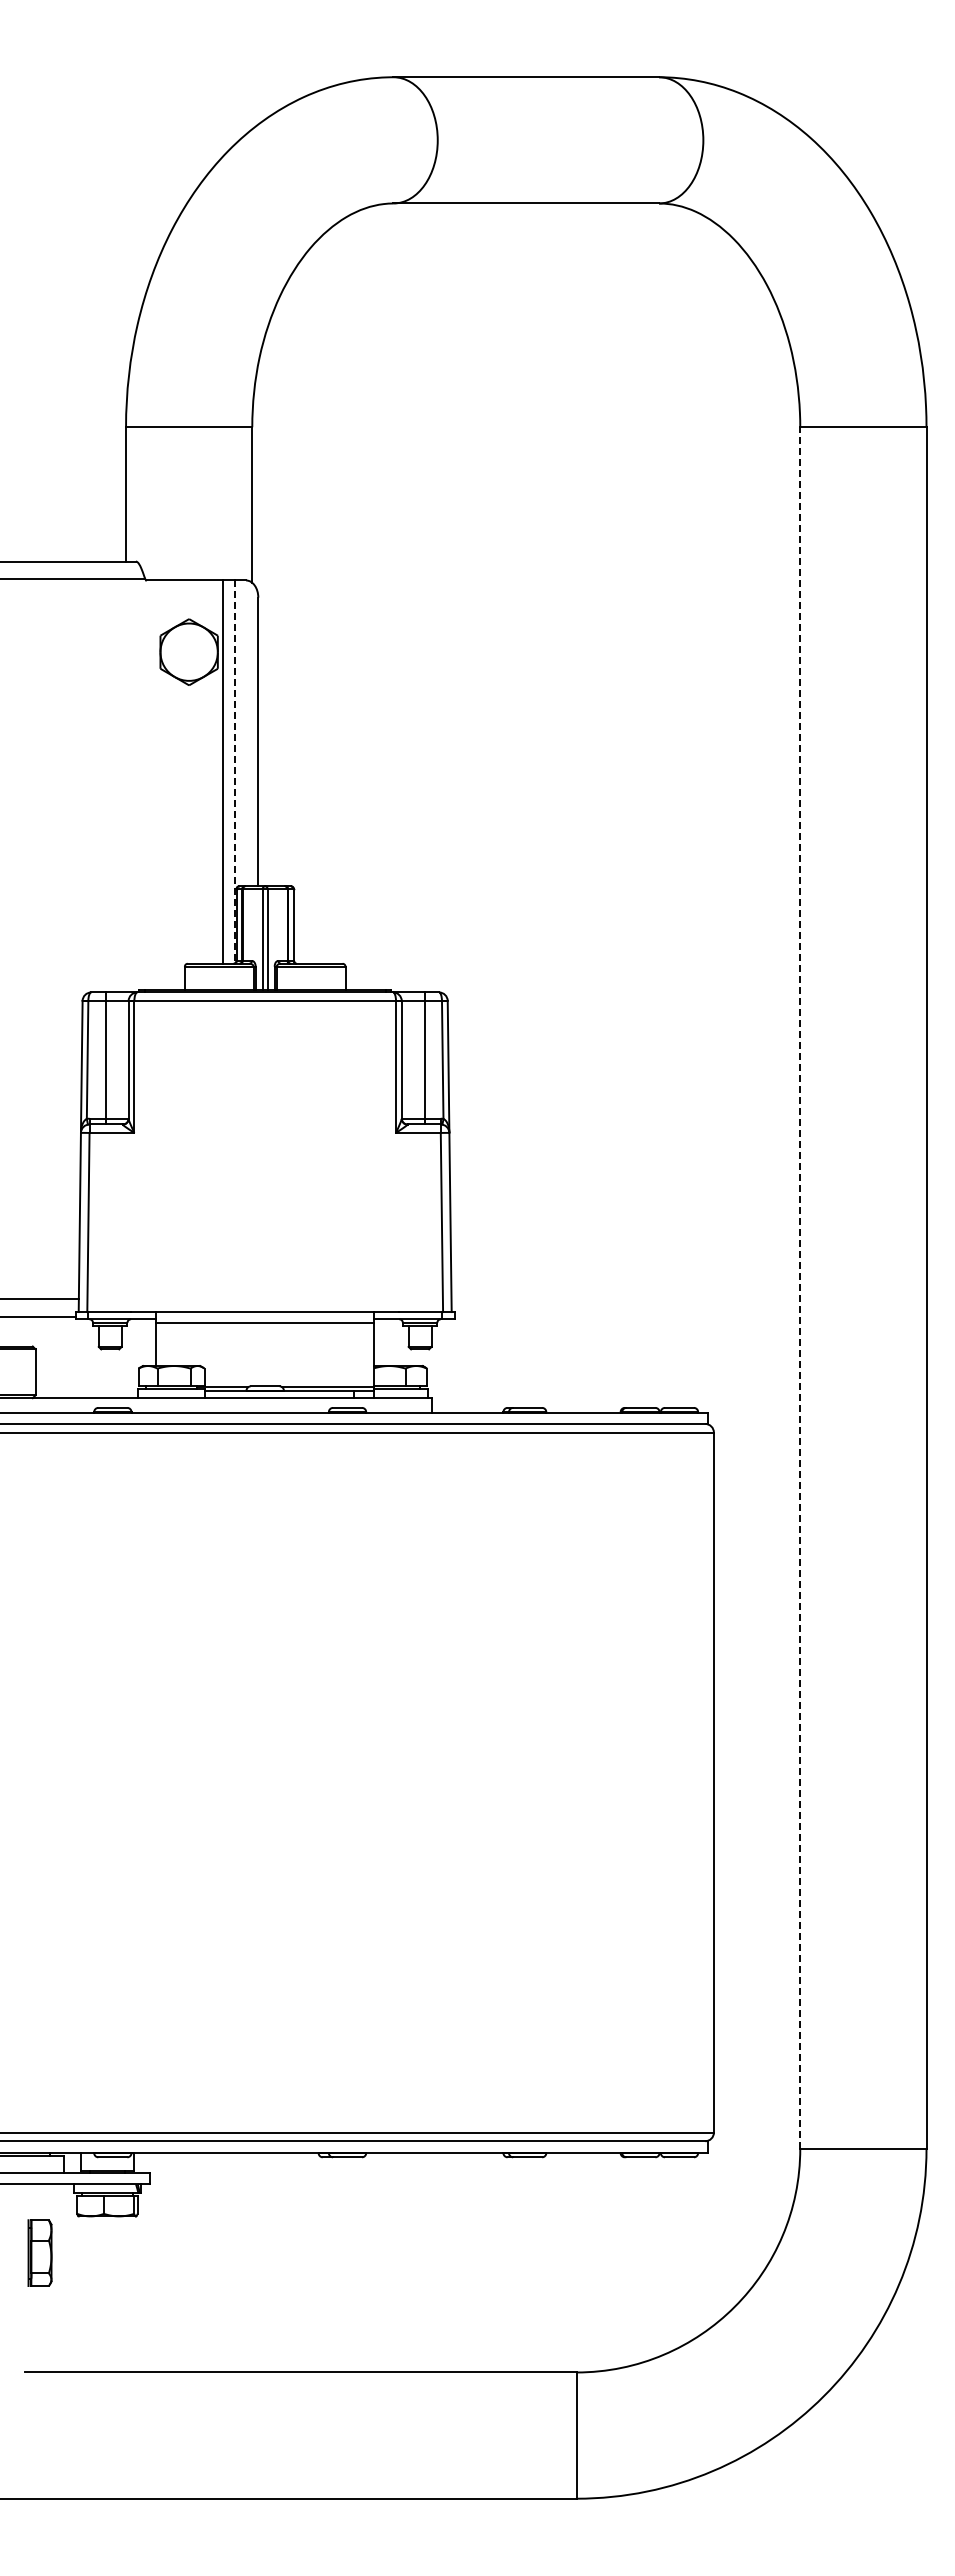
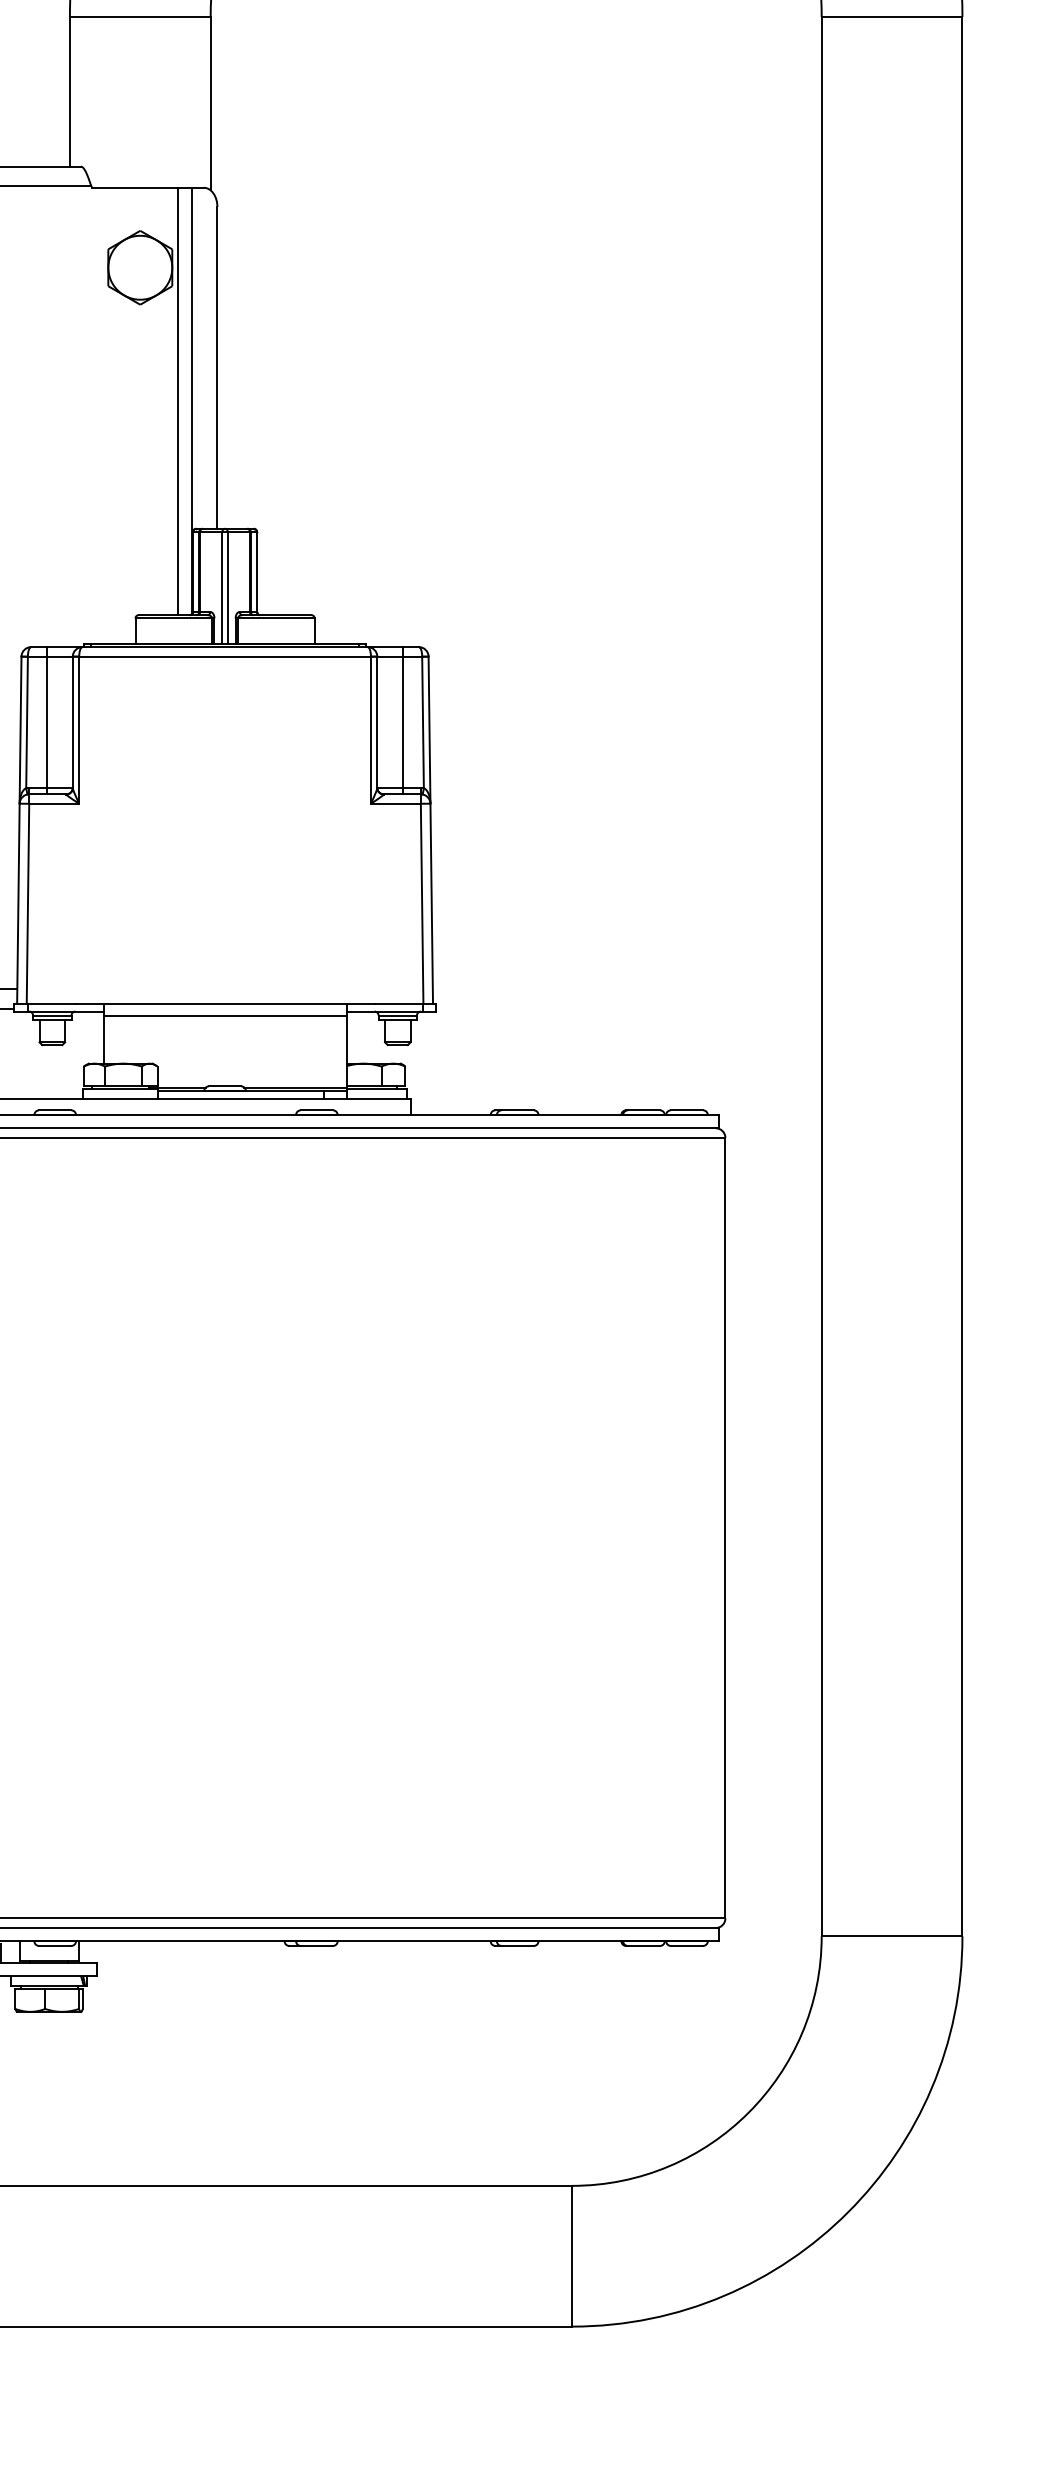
line: (235, 772) -> (191, 401), dashed -> solid
line: (800, 1287) -> (821, 976), dashed -> solid

